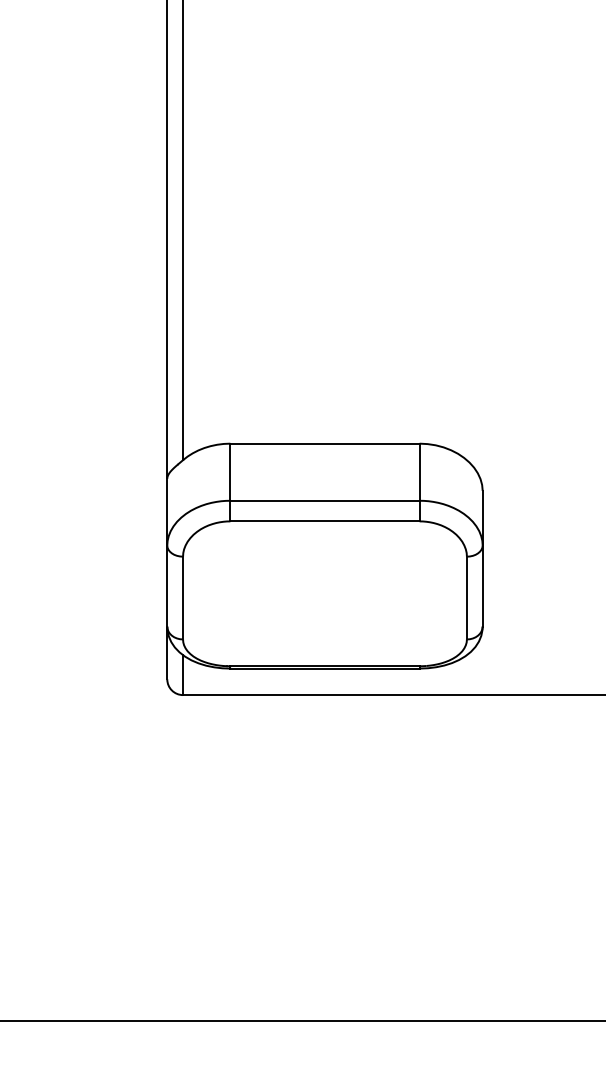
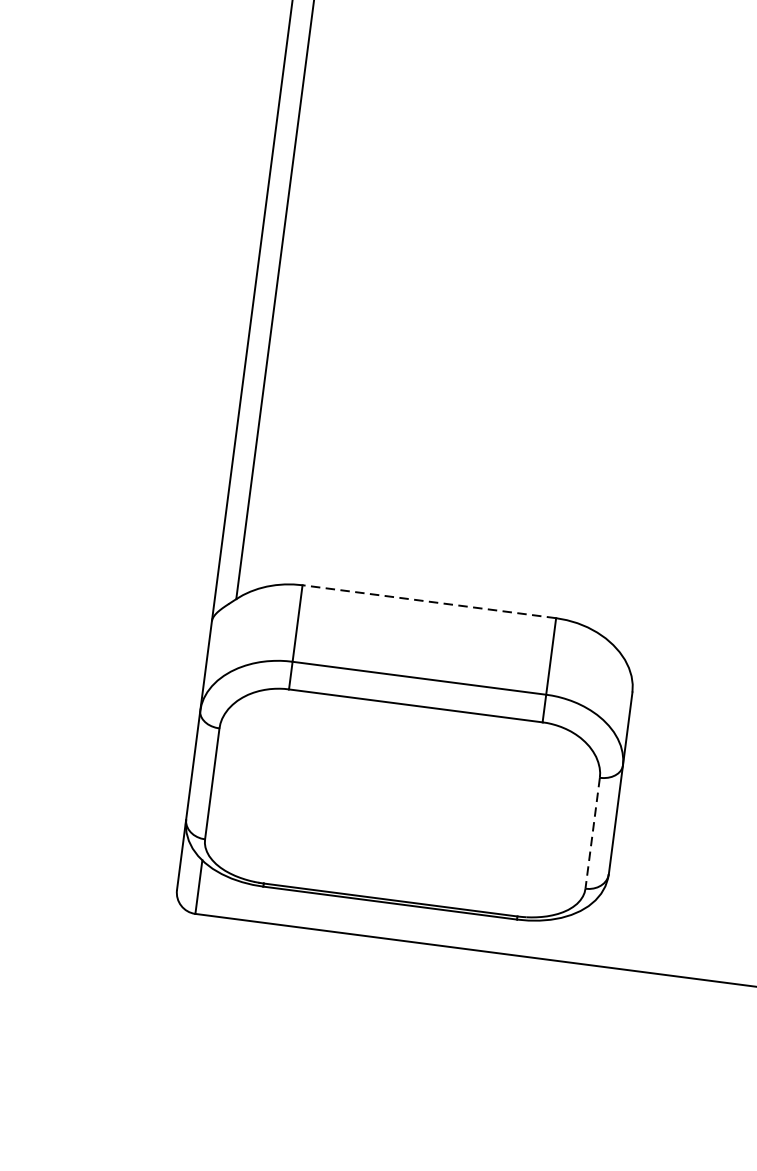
line: (324, 443) -> (428, 601), solid -> dashed
line: (466, 598) -> (592, 833), solid -> dashed

